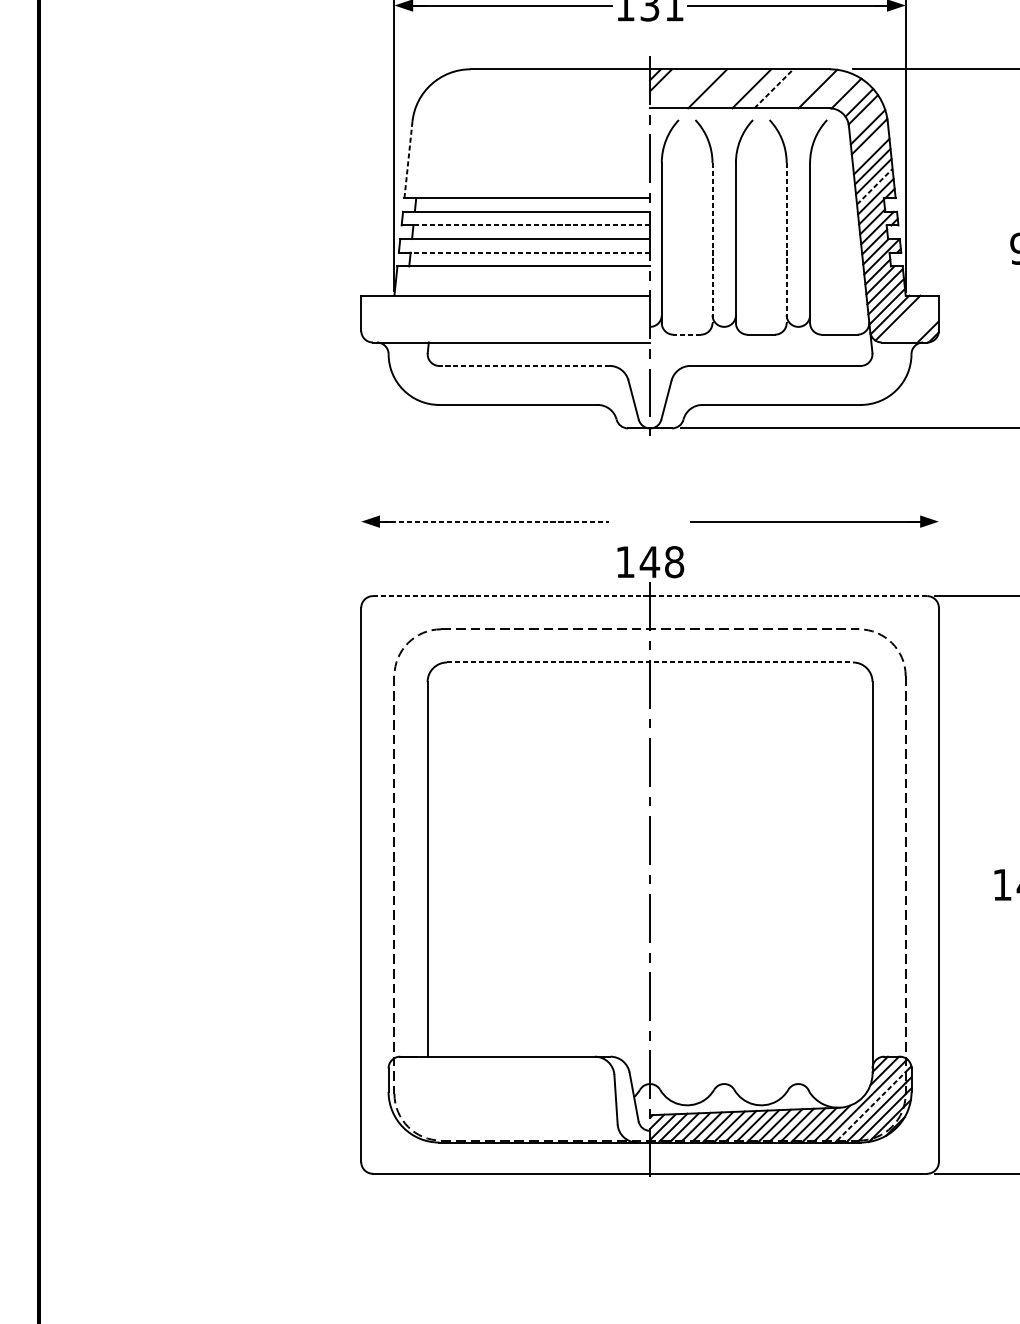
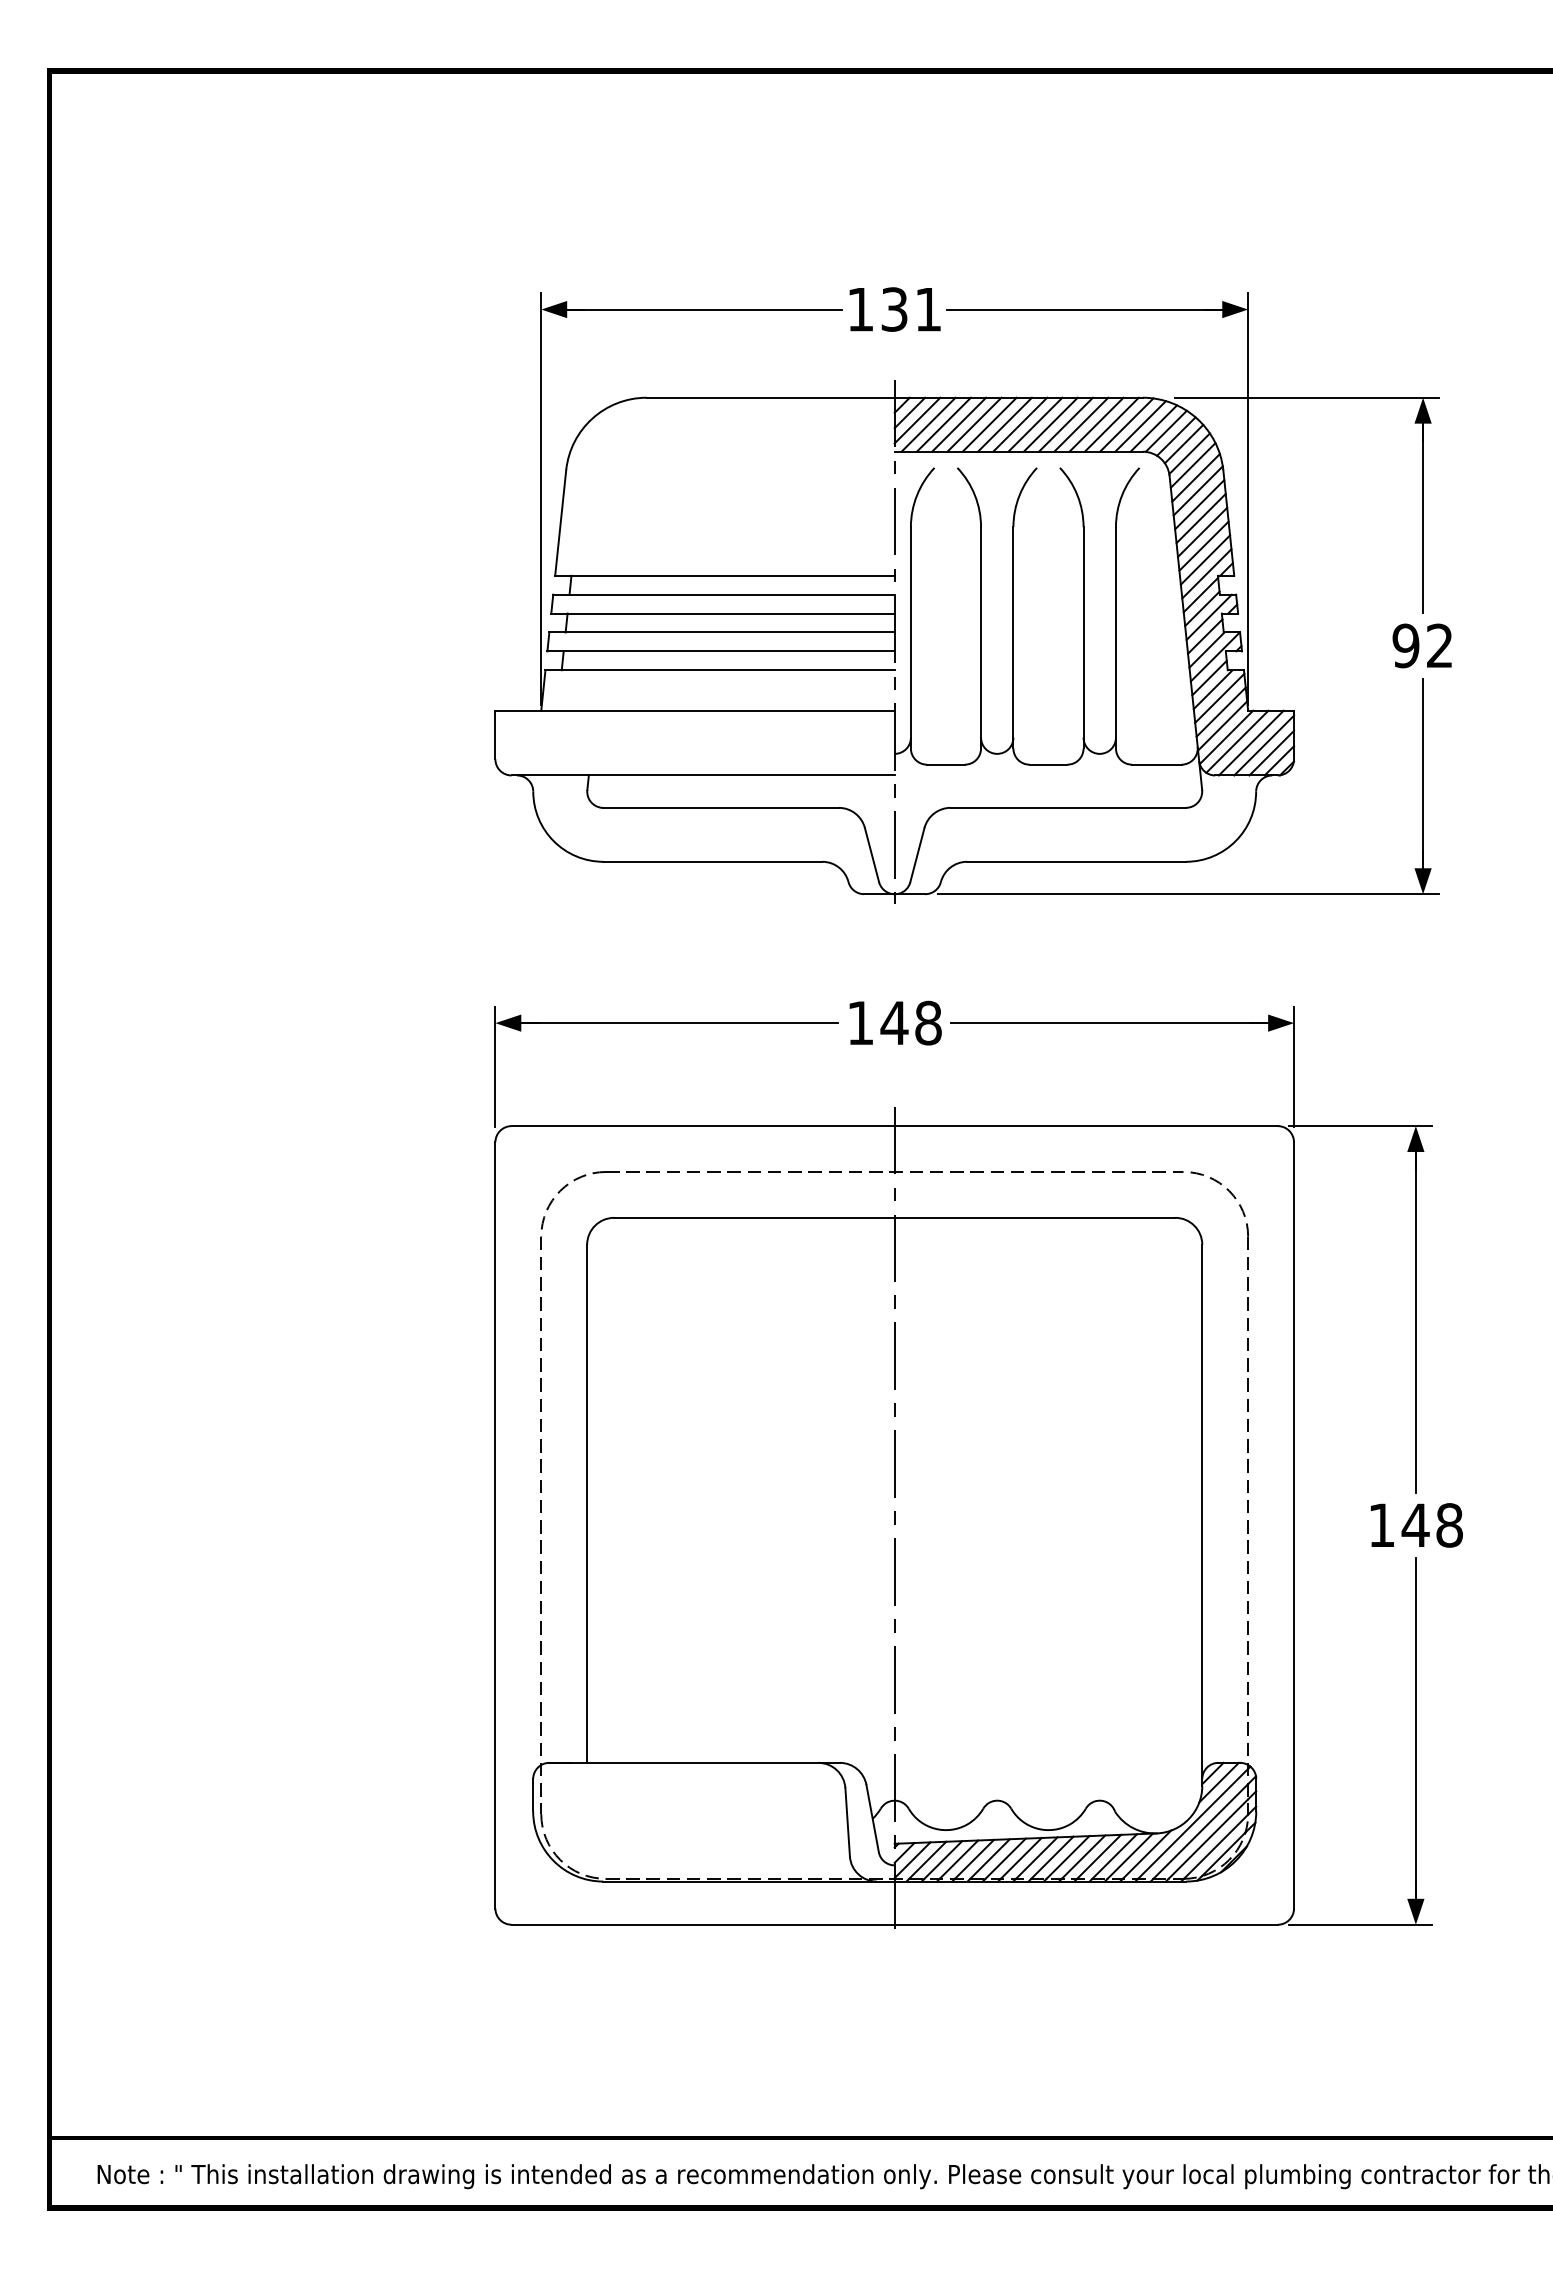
line: (666, 85) -> (917, 420), added
line: (674, 88) -> (928, 424), added
line: (685, 88) -> (943, 424), added
line: (696, 88) -> (959, 424), added
line: (718, 88) -> (989, 424), added
line: (729, 88) -> (1004, 424), added
line: (741, 88) -> (1020, 424), added
line: (762, 88) -> (1050, 424), added
line: (774, 88) -> (1066, 424), dashed -> solid
line: (785, 88) -> (1081, 424), added
line: (796, 88) -> (1096, 424), added
line: (806, 88) -> (1111, 424), added
line: (827, 90) -> (1140, 426), added
line: (837, 91) -> (1153, 428), added
line: (853, 97) -> (1176, 436), added
line: (865, 118) -> (1192, 465), added
line: (870, 146) -> (1199, 504), added
line: (408, 160) -> (560, 523), dashed -> solid
line: (874, 187) -> (1205, 560), dashed -> solid
line: (532, 225) -> (731, 613), dashed -> solid
line: (712, 242) -> (981, 637), dashed -> solid
line: (786, 242) -> (1083, 637), dashed -> solid
line: (529, 252) -> (728, 651), dashed -> solid
line: (907, 318) -> (1250, 742), added
line: (917, 320) -> (1264, 745), added
line: (922, 325) -> (1271, 752), added
line: (686, 334) -> (945, 764), dashed -> solid
line: (524, 365) -> (721, 807), dashed -> solid
line: (488, 521) -> (671, 1023), dashed -> solid
line: (361, 553) -> (495, 1066), added
line: (939, 553) -> (1294, 1066), added
text: (650, 561) -> (895, 1022), moved
line: (650, 596) -> (895, 1126), dashed -> solid
line: (649, 662) -> (894, 1217), dashed -> solid
line: (871, 1106) -> (1201, 1831), dashed -> solid

